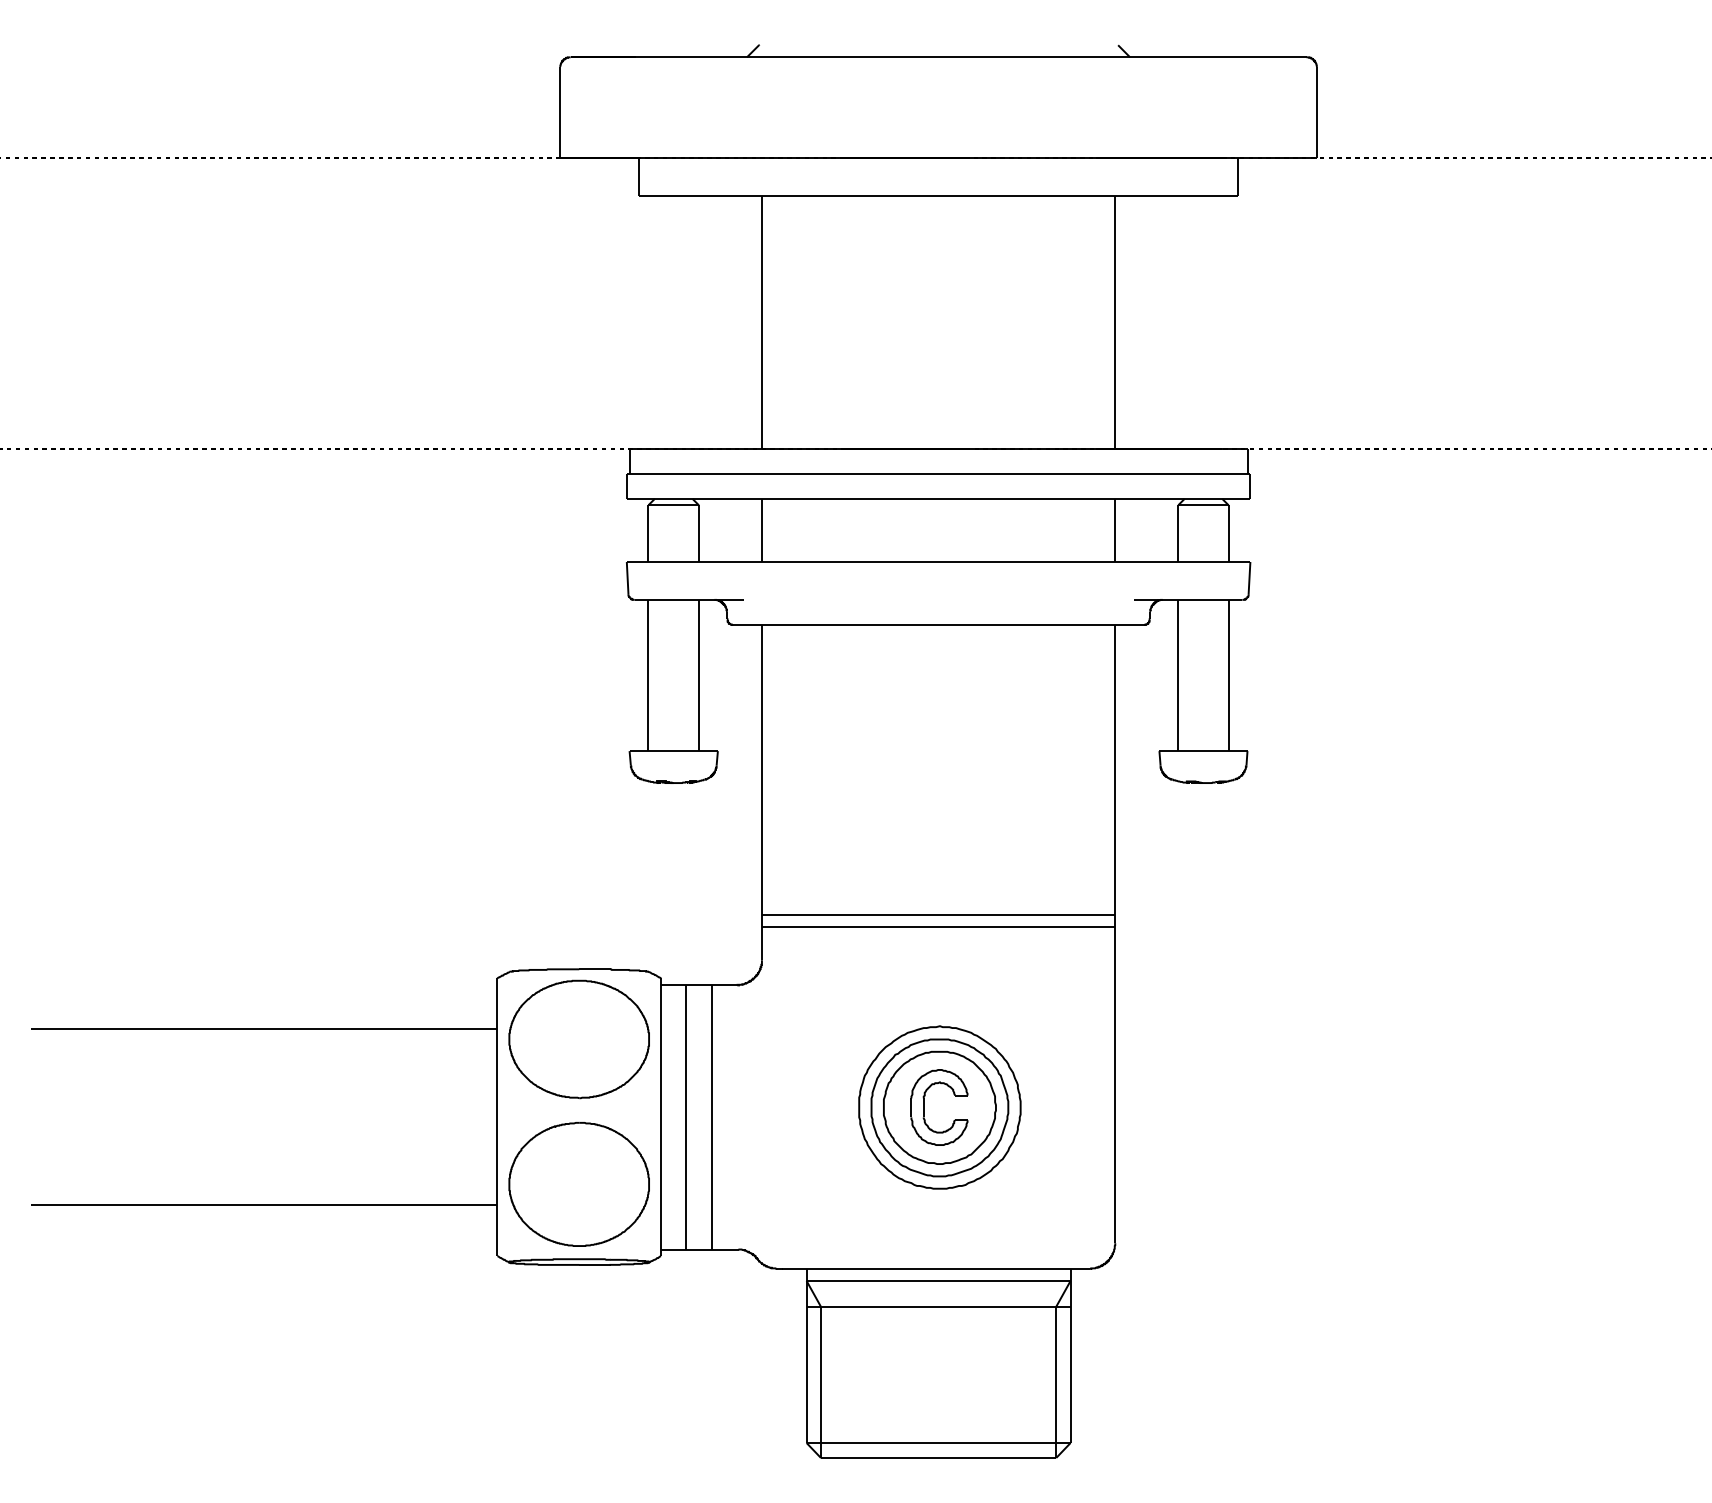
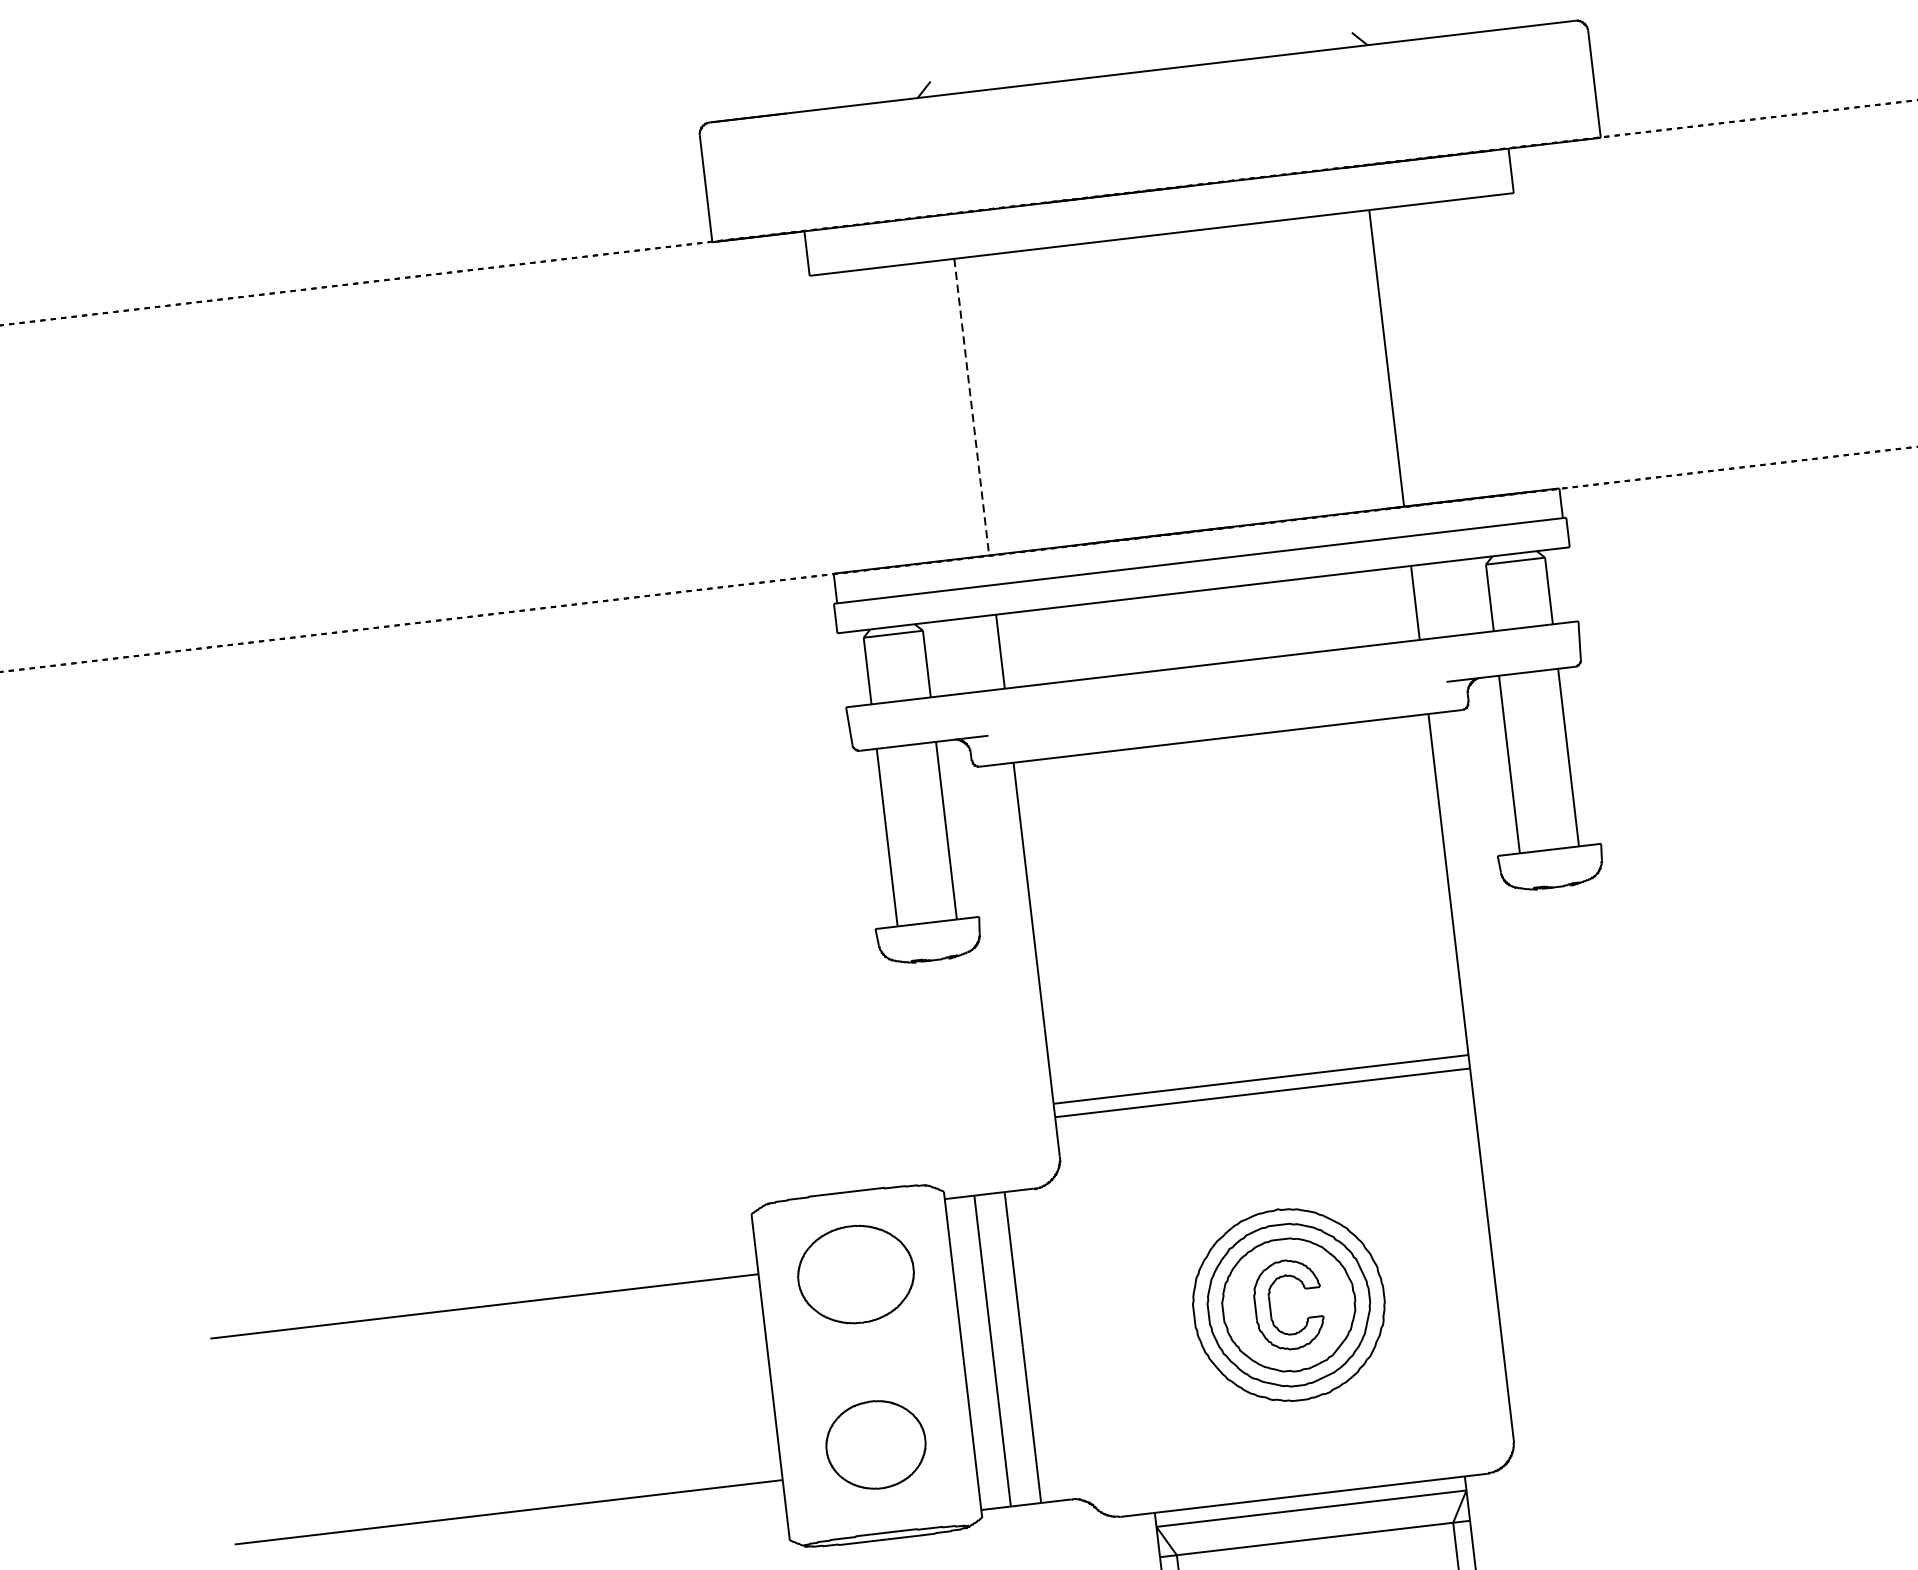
line: (761, 322) -> (971, 407), solid -> dashed
part: (578, 1039) -> (855, 1274), size x0.7
part: (578, 1184) -> (875, 1445), size x0.6

